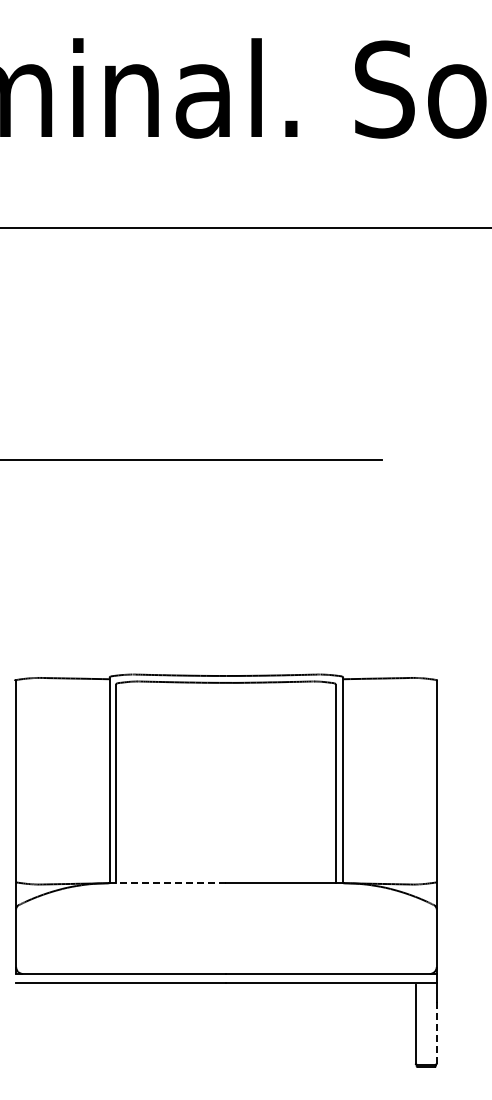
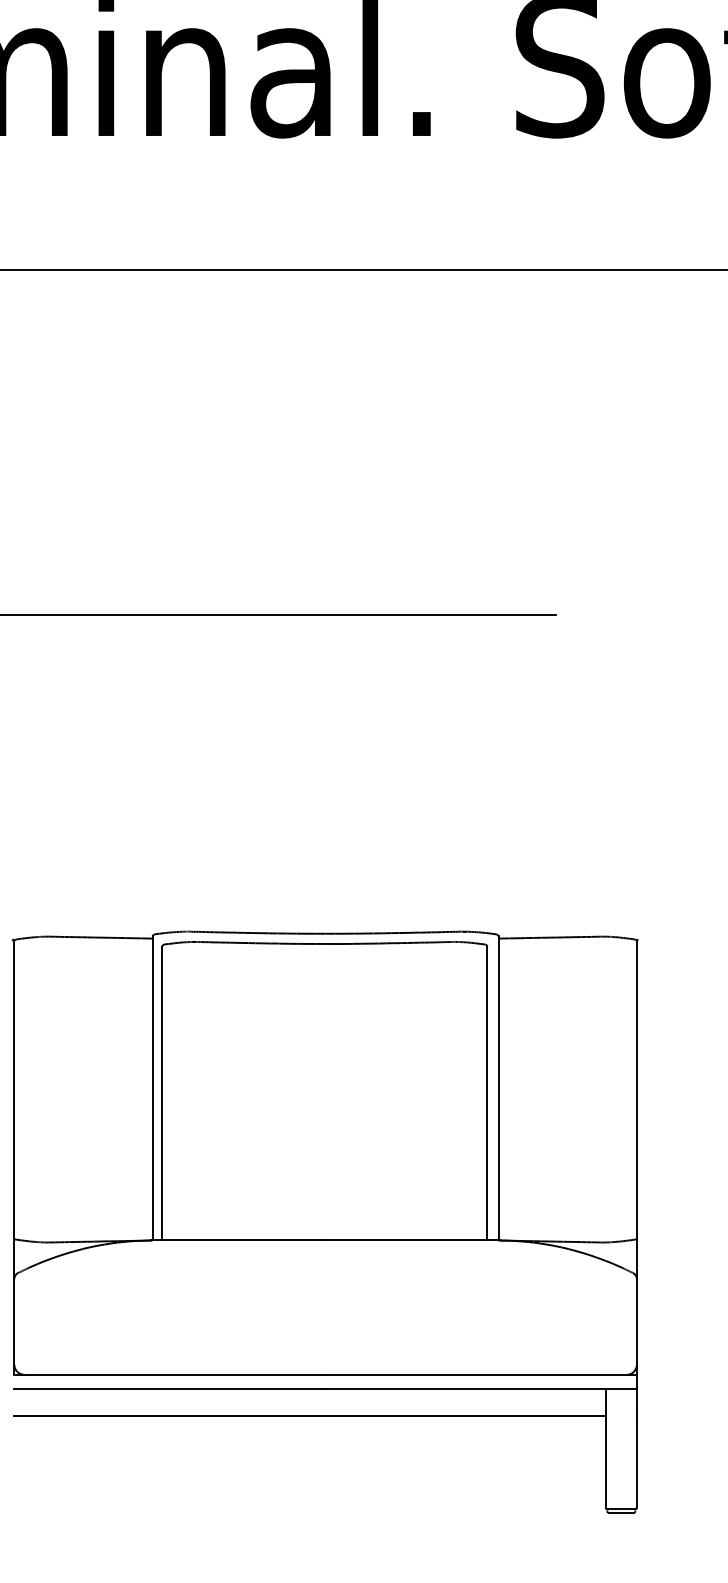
line: (167, 883) -> (238, 1240), dashed -> solid
line: (215, 1001) -> (309, 1415), added
line: (436, 1032) -> (636, 1461), dashed -> solid

